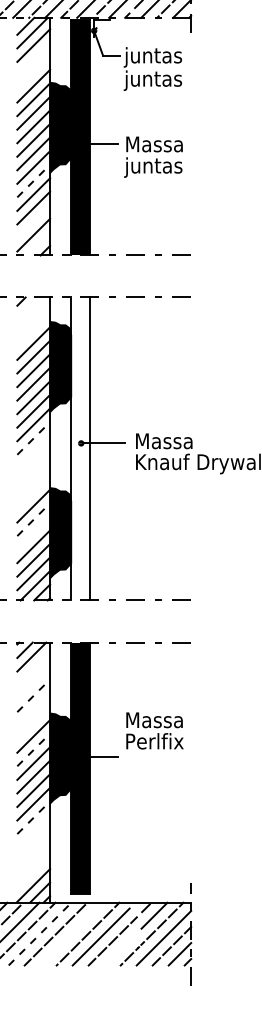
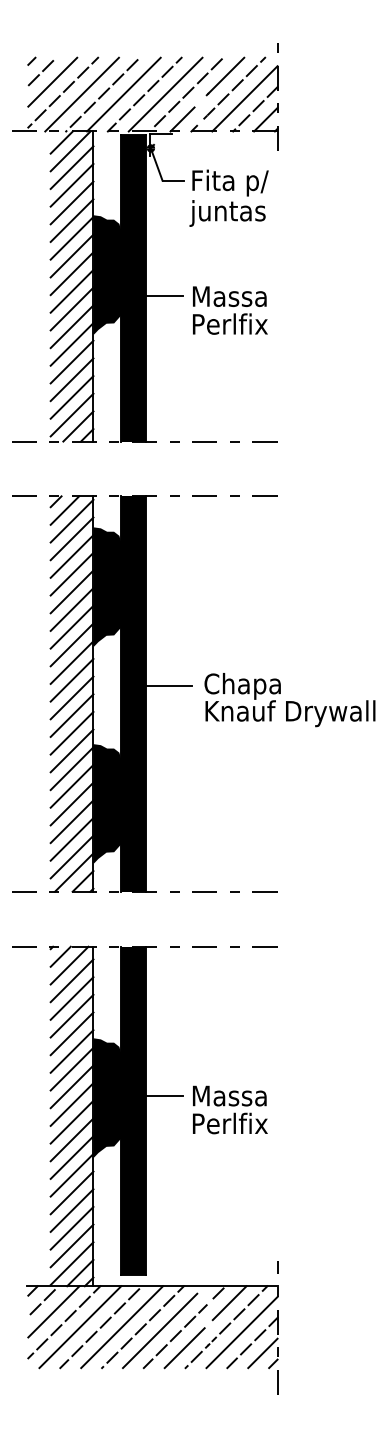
text: (153, 56) -> (228, 182), juntas -> Fita p/
line: (33, 58) -> (71, 184), added
line: (33, 72) -> (71, 202), added
text: (153, 167) -> (228, 326), juntas -> Perlfix
line: (34, 181) -> (72, 344), dashed -> solid
line: (33, 221) -> (71, 397), added
line: (38, 243) -> (78, 426), added
line: (27, 308) -> (64, 510), added
line: (33, 315) -> (71, 520), added
line: (33, 329) -> (71, 538), added
line: (34, 437) -> (72, 679), dashed -> solid
text: (164, 443) -> (242, 686), Massa -> Chapa
fill: (80, 448) -> (132, 693), added
line: (33, 451) -> (71, 697), added
line: (33, 465) -> (71, 715), added
line: (33, 478) -> (71, 732), added
line: (33, 492) -> (71, 750), added
line: (34, 519) -> (72, 786), dashed -> solid
line: (33, 532) -> (71, 803), added
line: (33, 668) -> (71, 980), added
line: (33, 682) -> (71, 998), added
line: (34, 695) -> (72, 1015), dashed -> solid
line: (33, 709) -> (71, 1033), added
line: (33, 722) -> (71, 1051), added
text: (155, 730) -> (230, 1109), moved
line: (34, 749) -> (72, 1086), dashed -> solid
line: (34, 817) -> (72, 1174), dashed -> solid
line: (33, 830) -> (71, 1192), added
line: (33, 844) -> (71, 1210), added
line: (33, 857) -> (71, 1227), added
line: (33, 871) -> (71, 1245), added
line: (40, 934) -> (80, 1327), dashed -> solid
line: (72, 934) -> (122, 1327), added
line: (119, 950) -> (184, 1348), added

